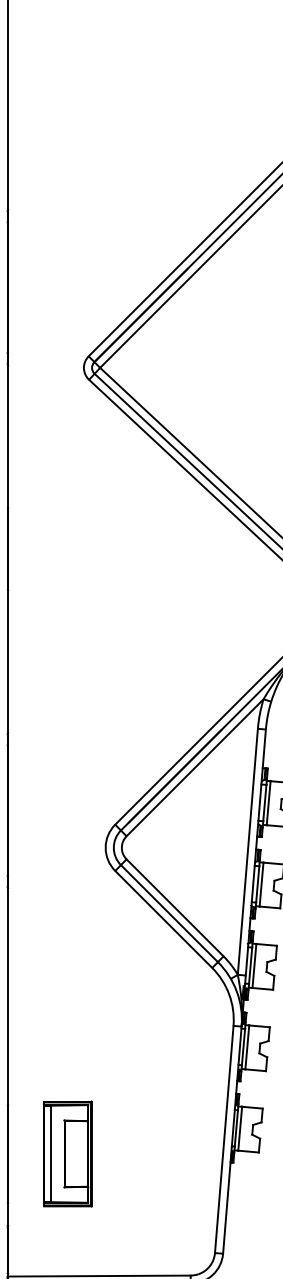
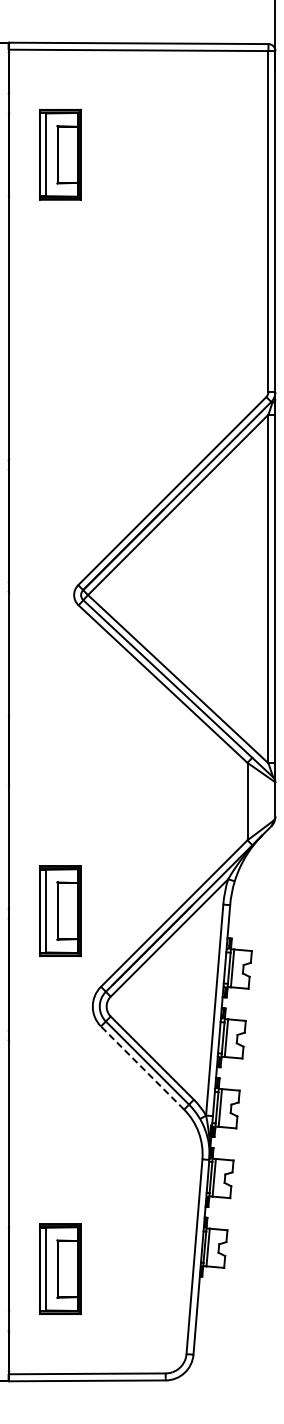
part: (68, 736) -> (60, 911), added
line: (163, 919) -> (142, 1068), solid -> dashed

